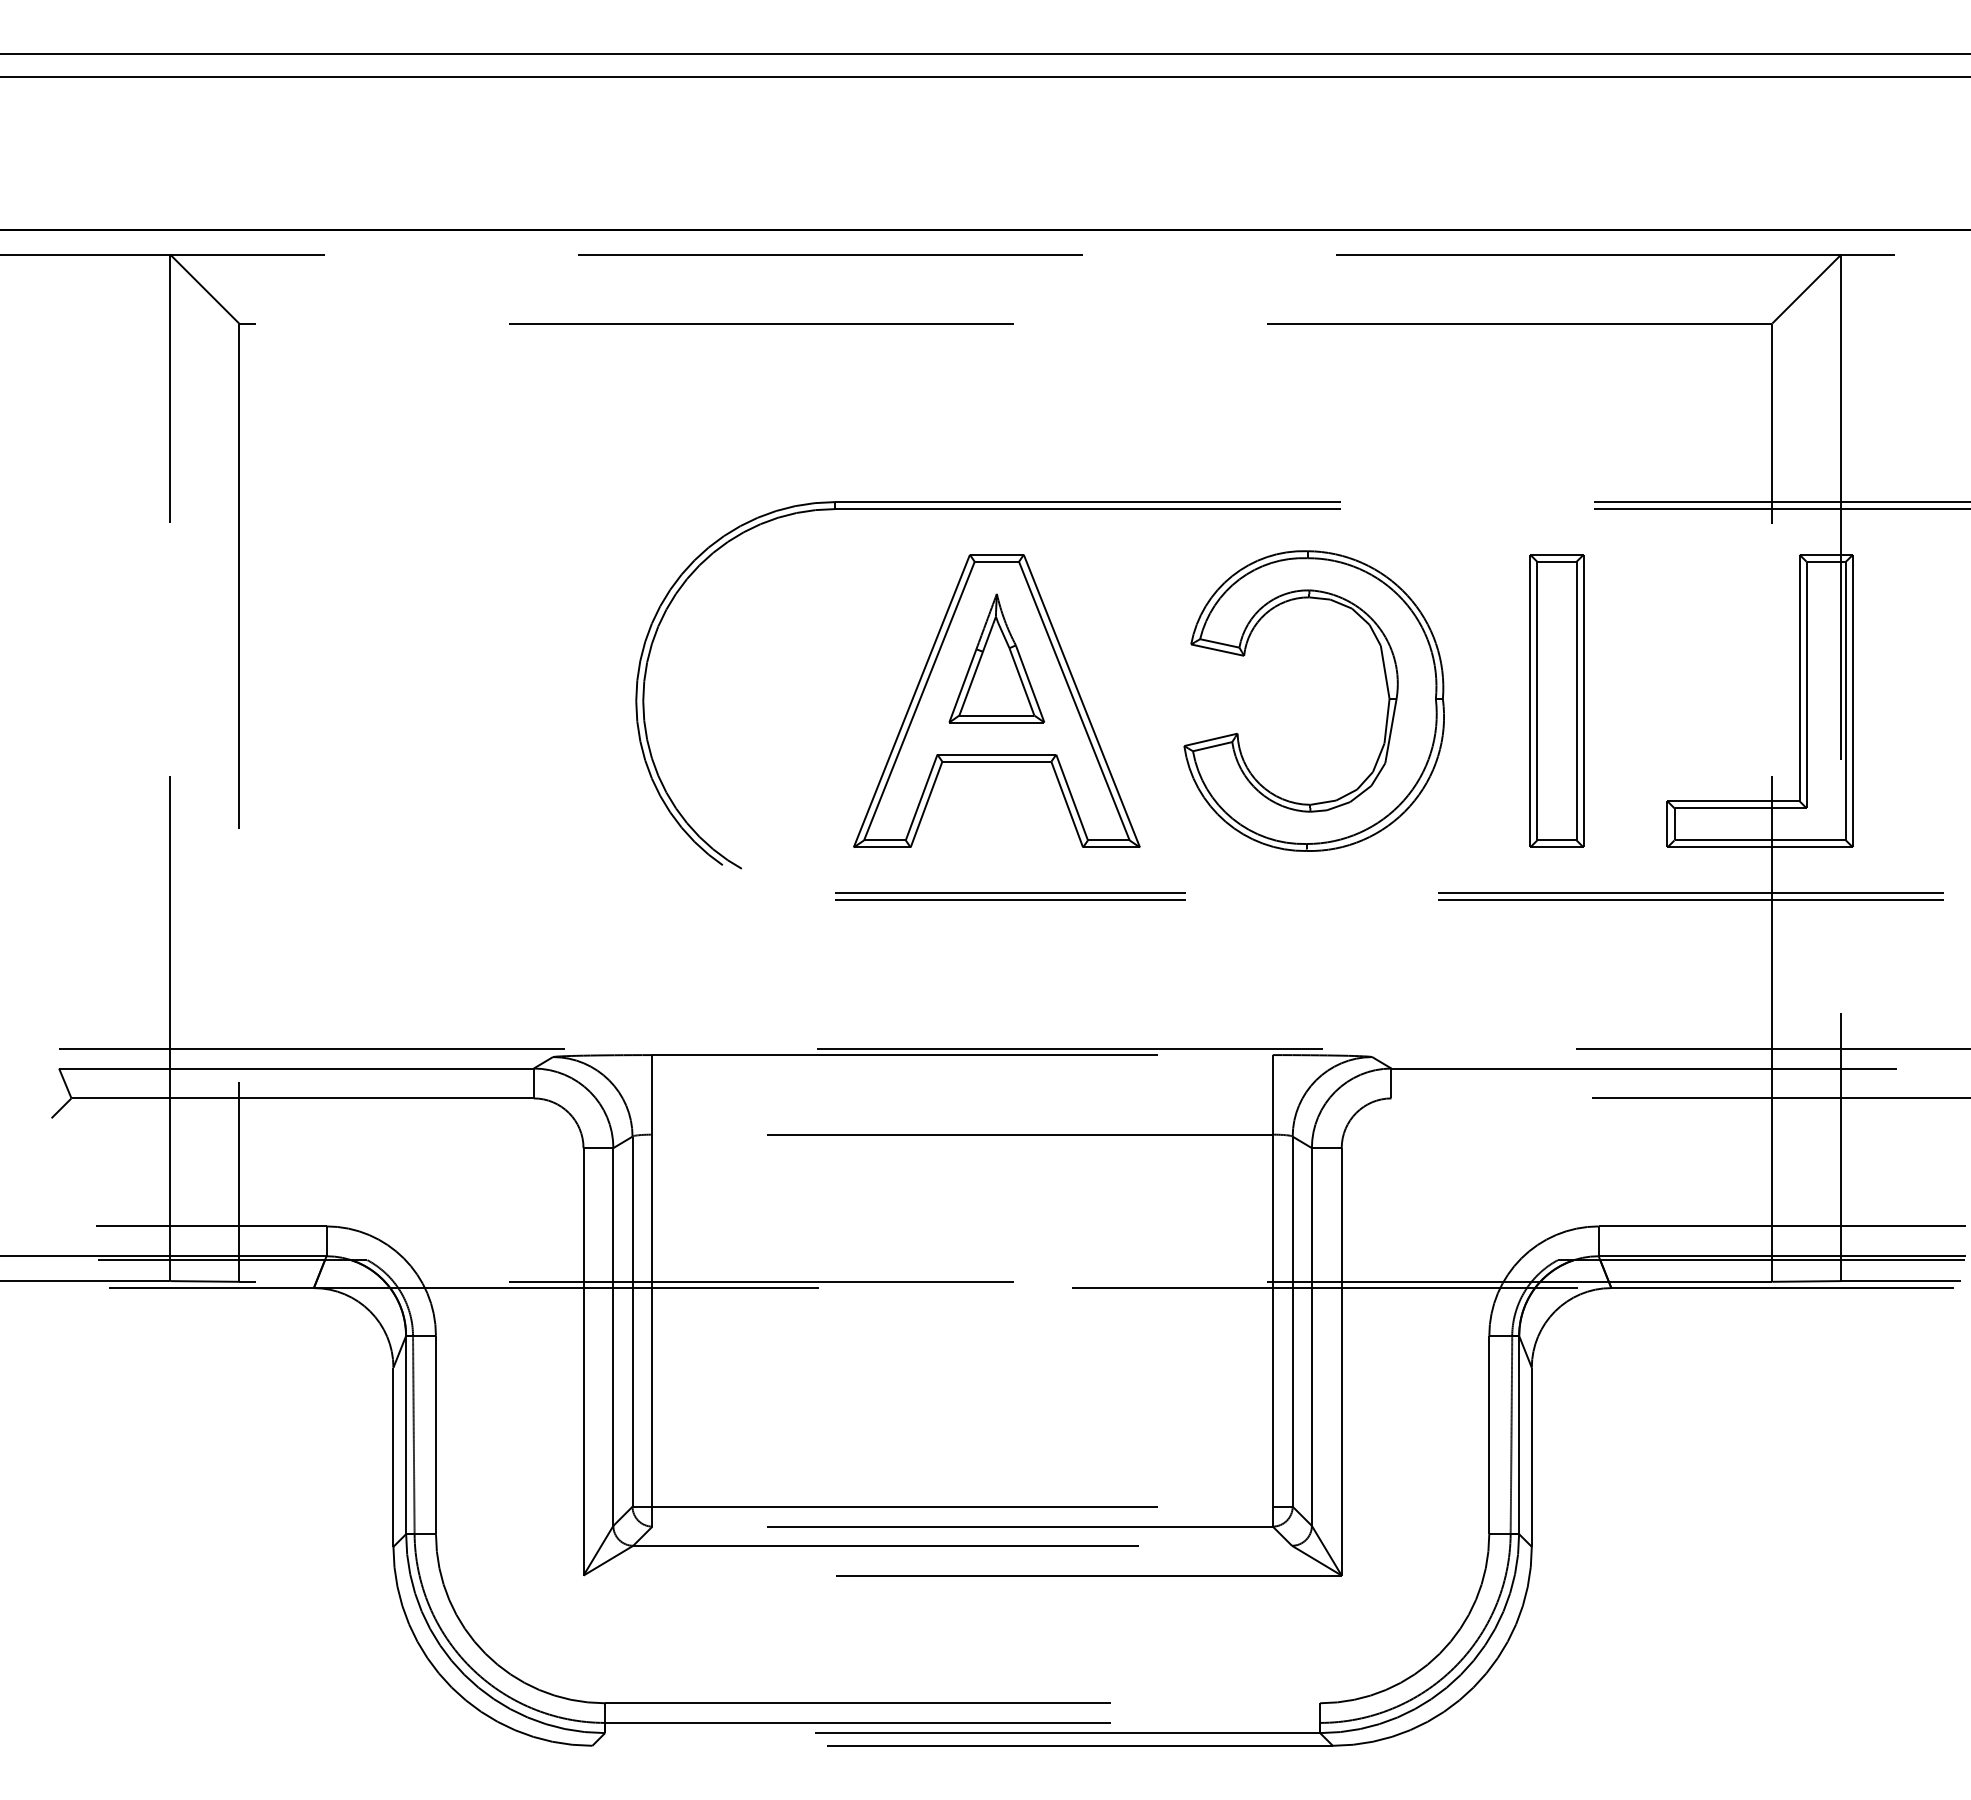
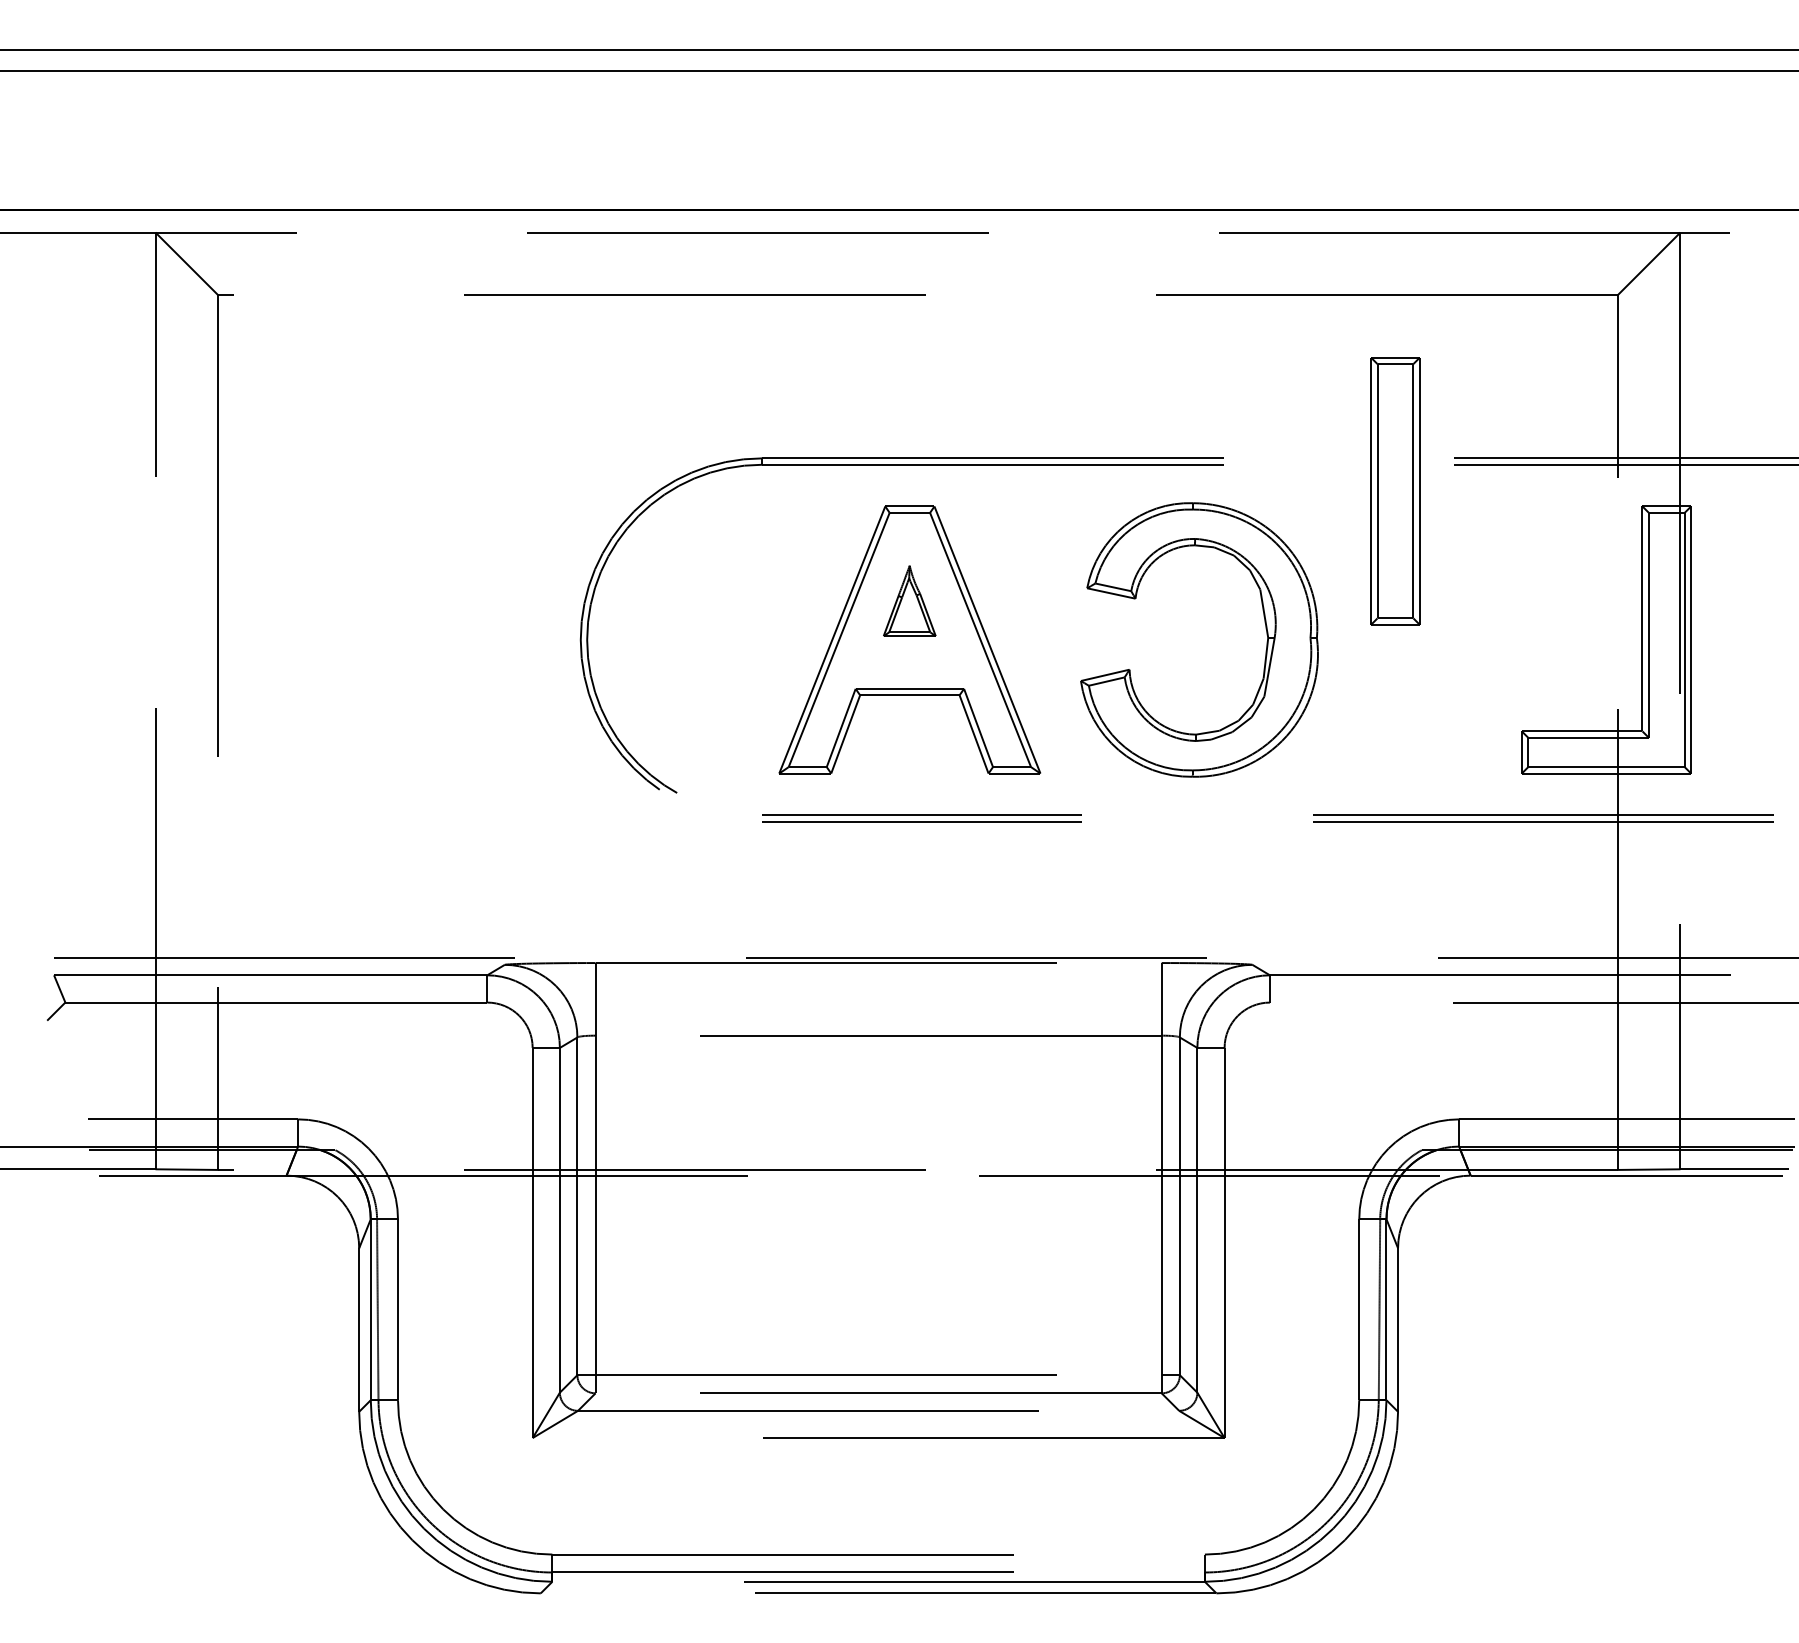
part: (996, 658) -> (909, 601), size x0.6
part: (1556, 700) -> (1395, 490), moved

